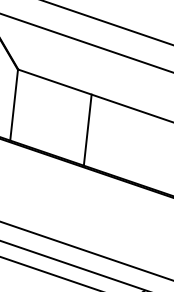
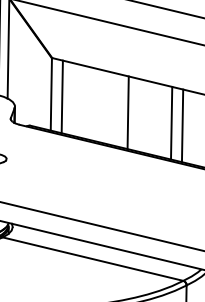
line: (23, 108) -> (61, 96), added
line: (129, 143) -> (171, 122), added
line: (139, 147) -> (182, 125), added

